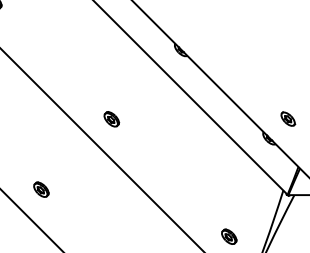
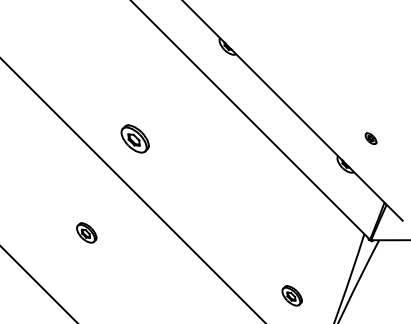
part: (288, 118) -> (371, 137), size x0.6
part: (111, 119) -> (134, 139), size x1.4
part: (41, 189) -> (86, 232), moved

